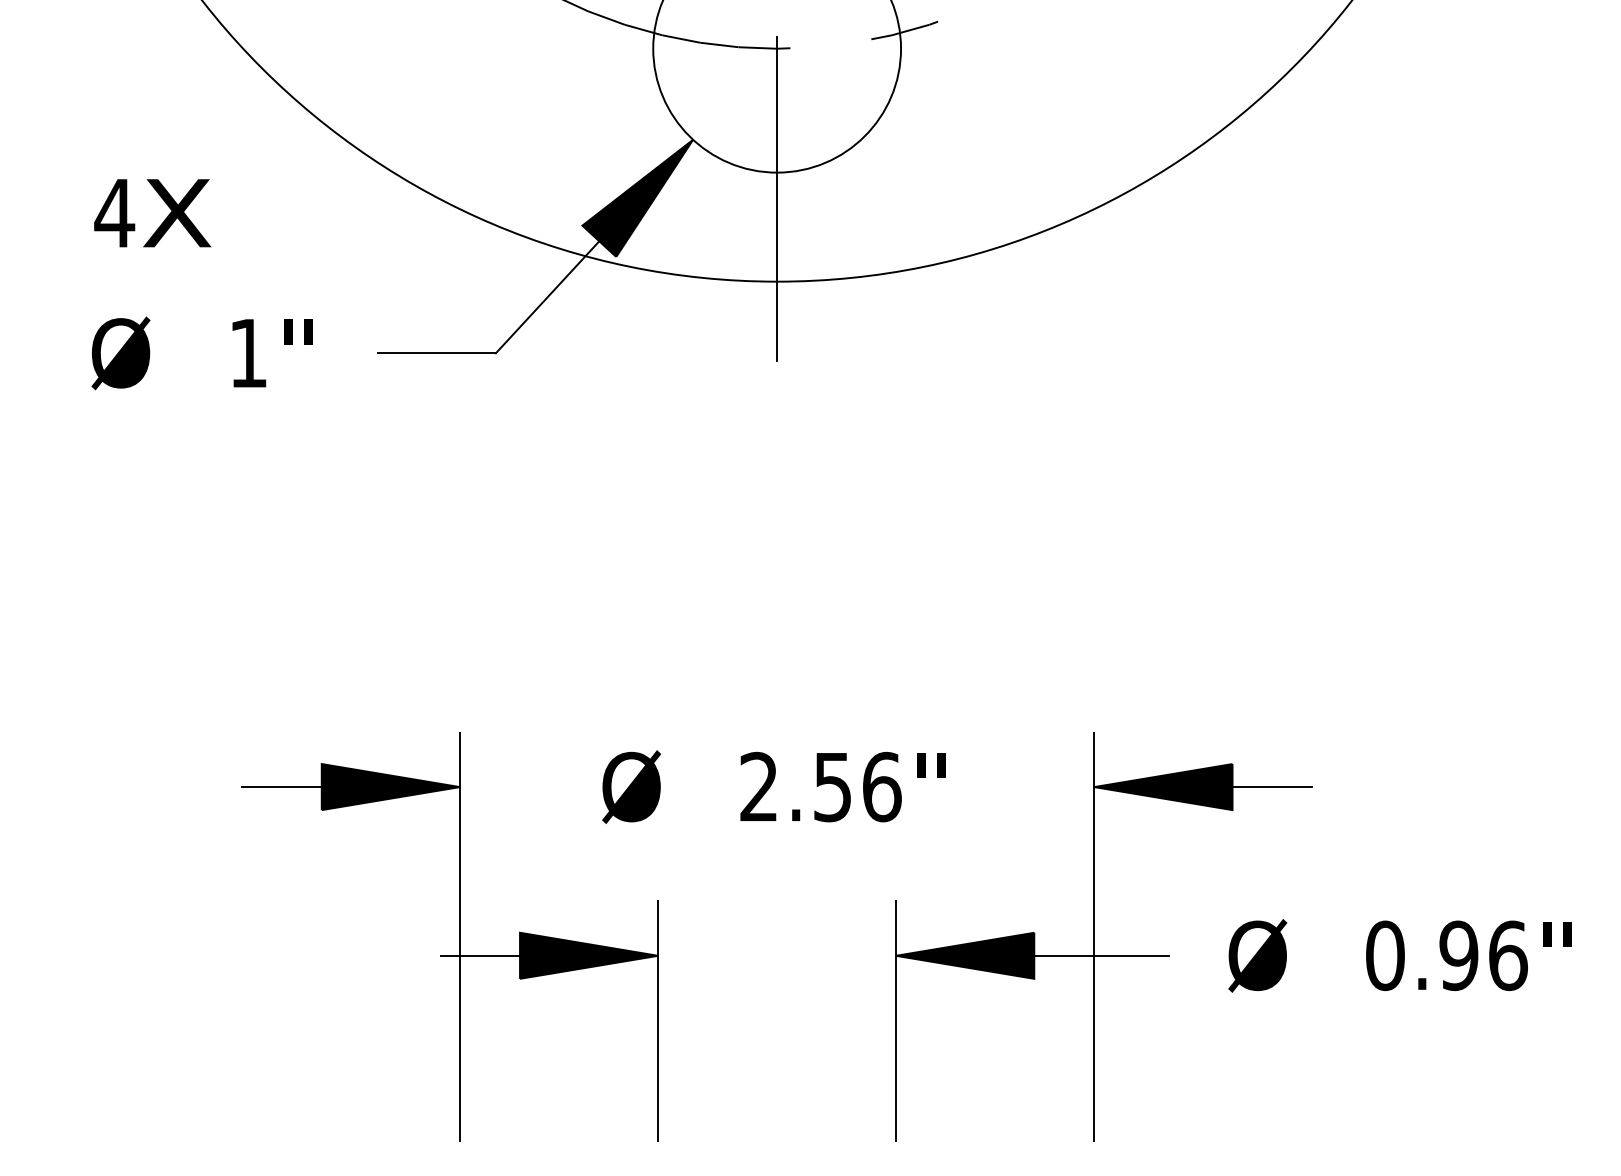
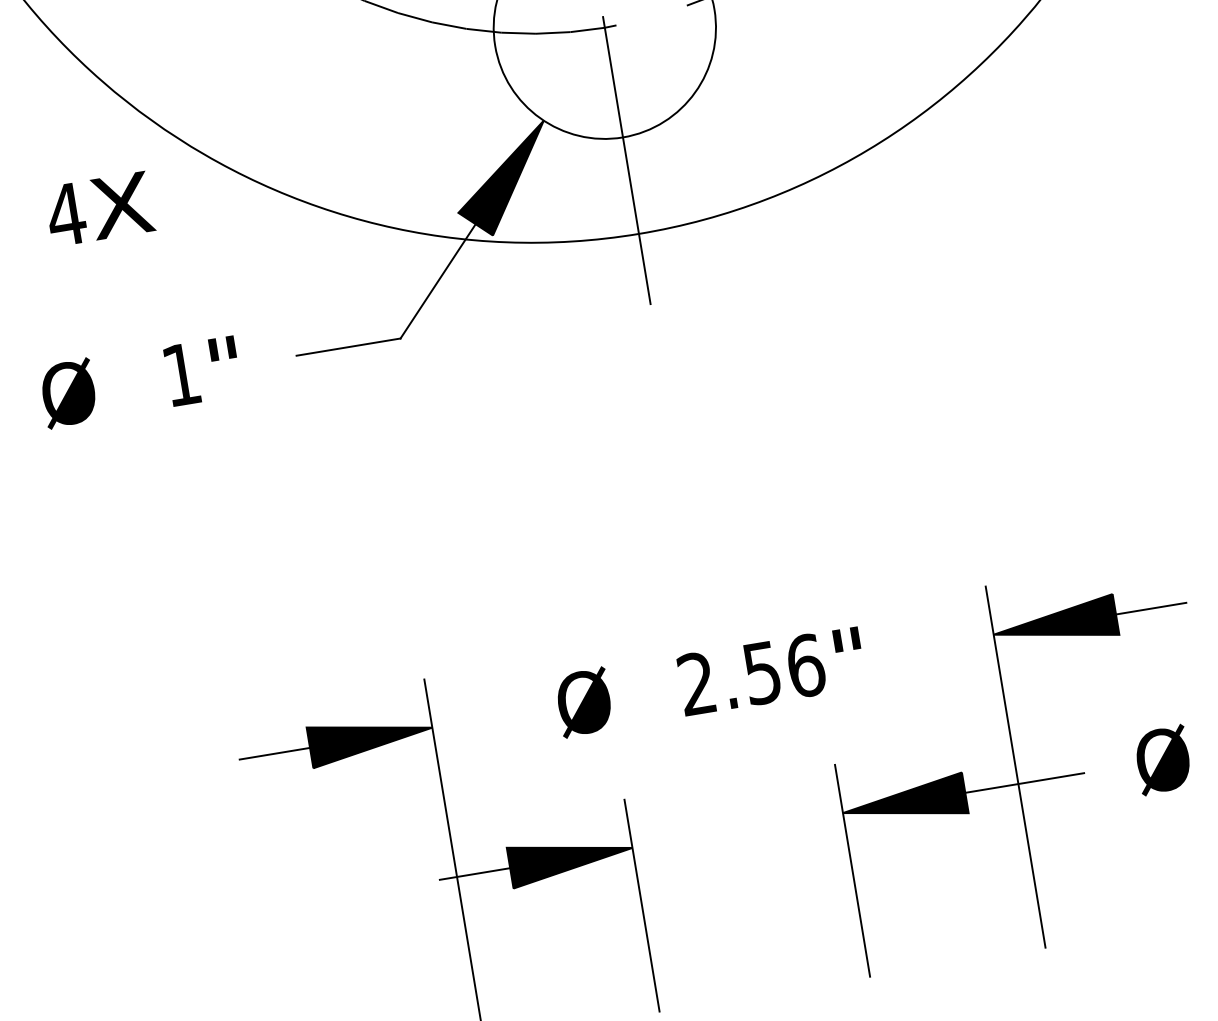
text: (152, 213) -> (99, 209), moved

